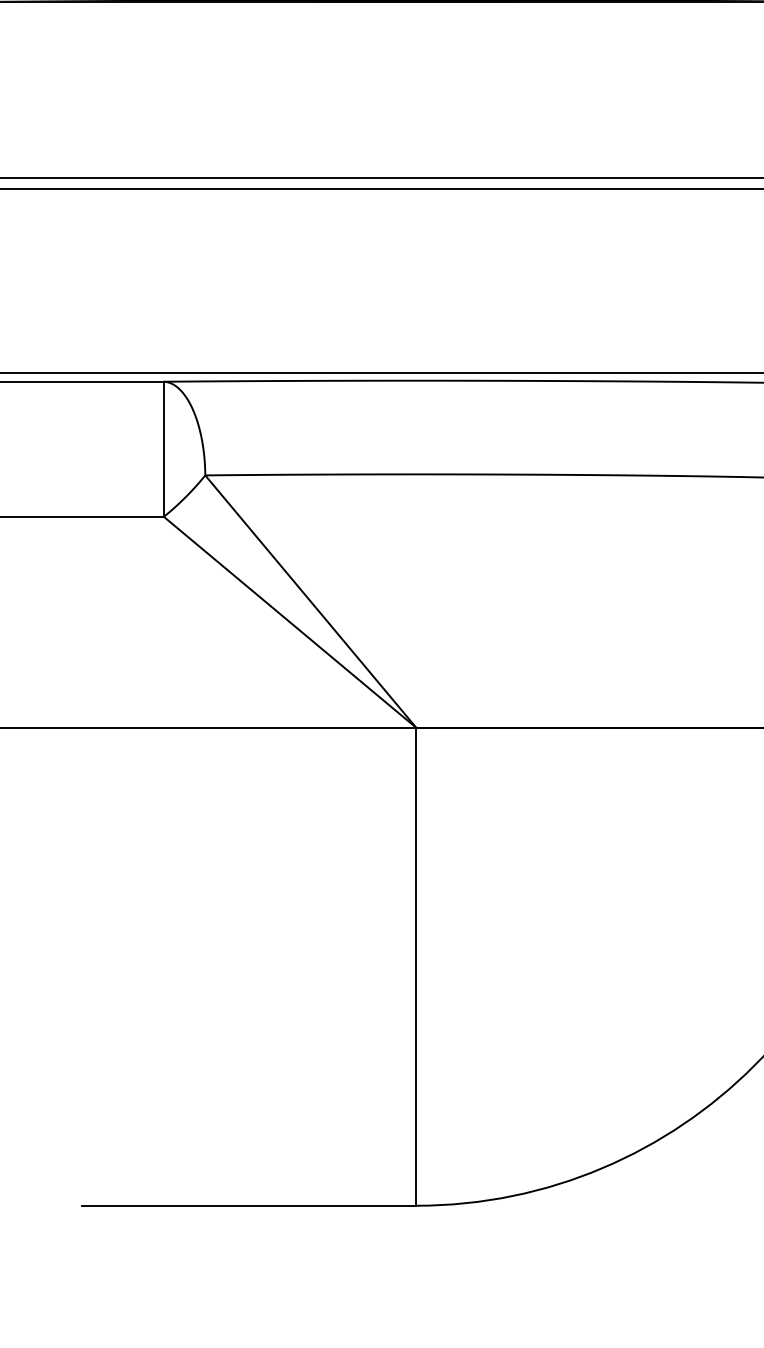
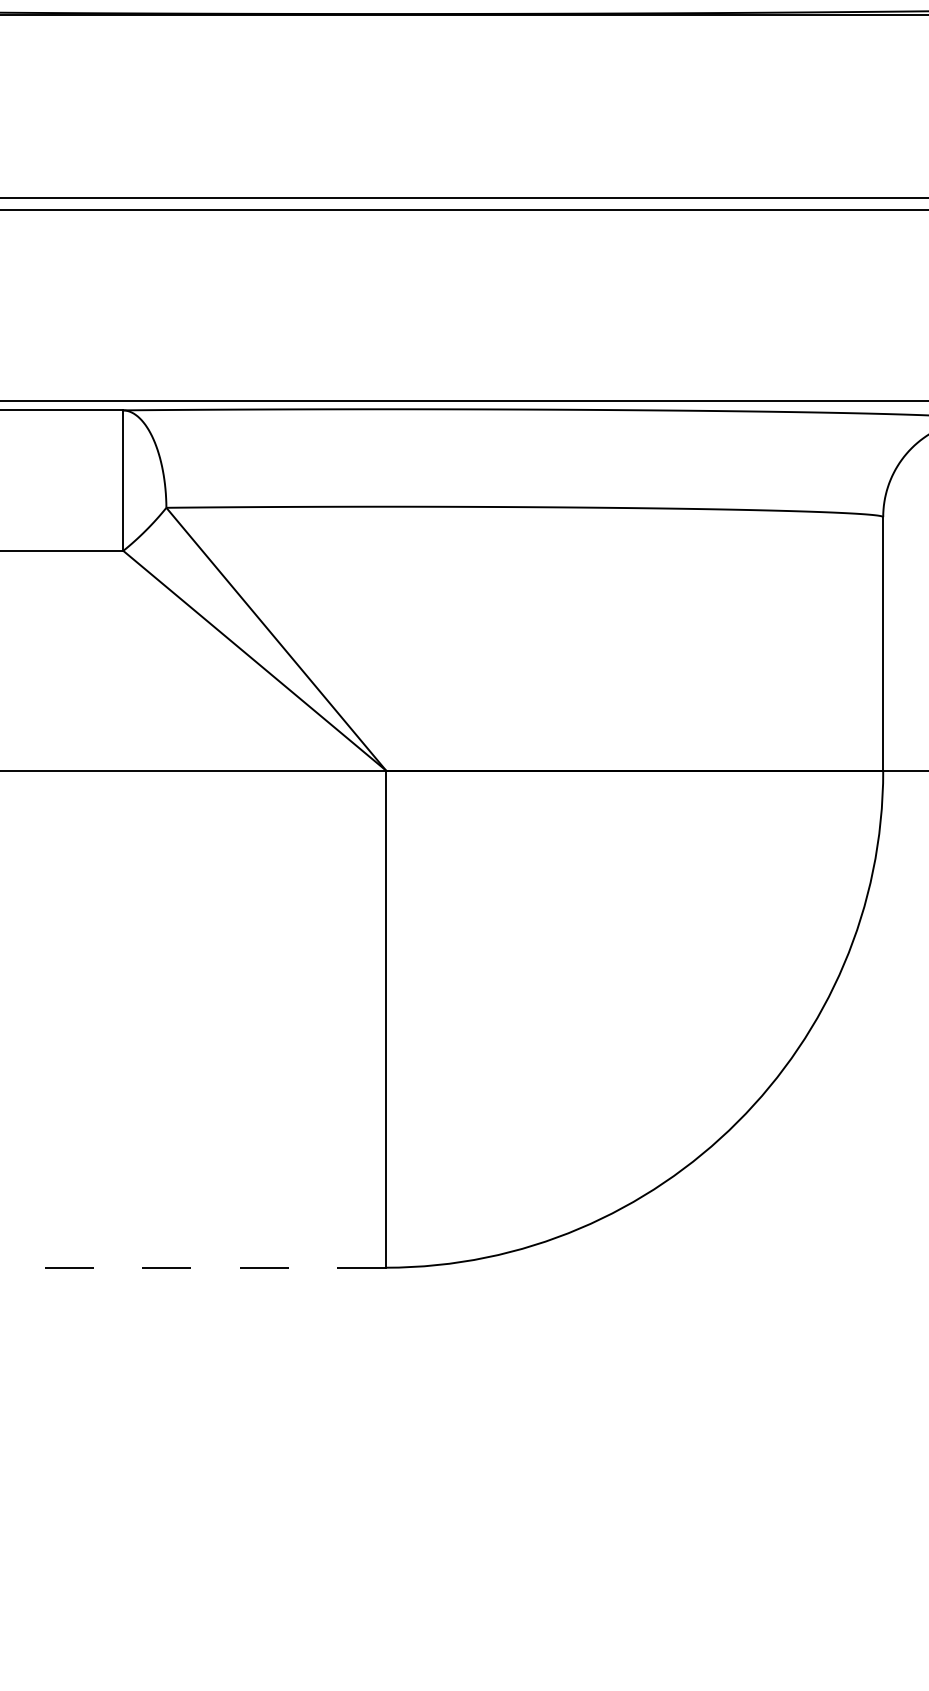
line: (249, 1205) -> (212, 1267), solid -> dashed

